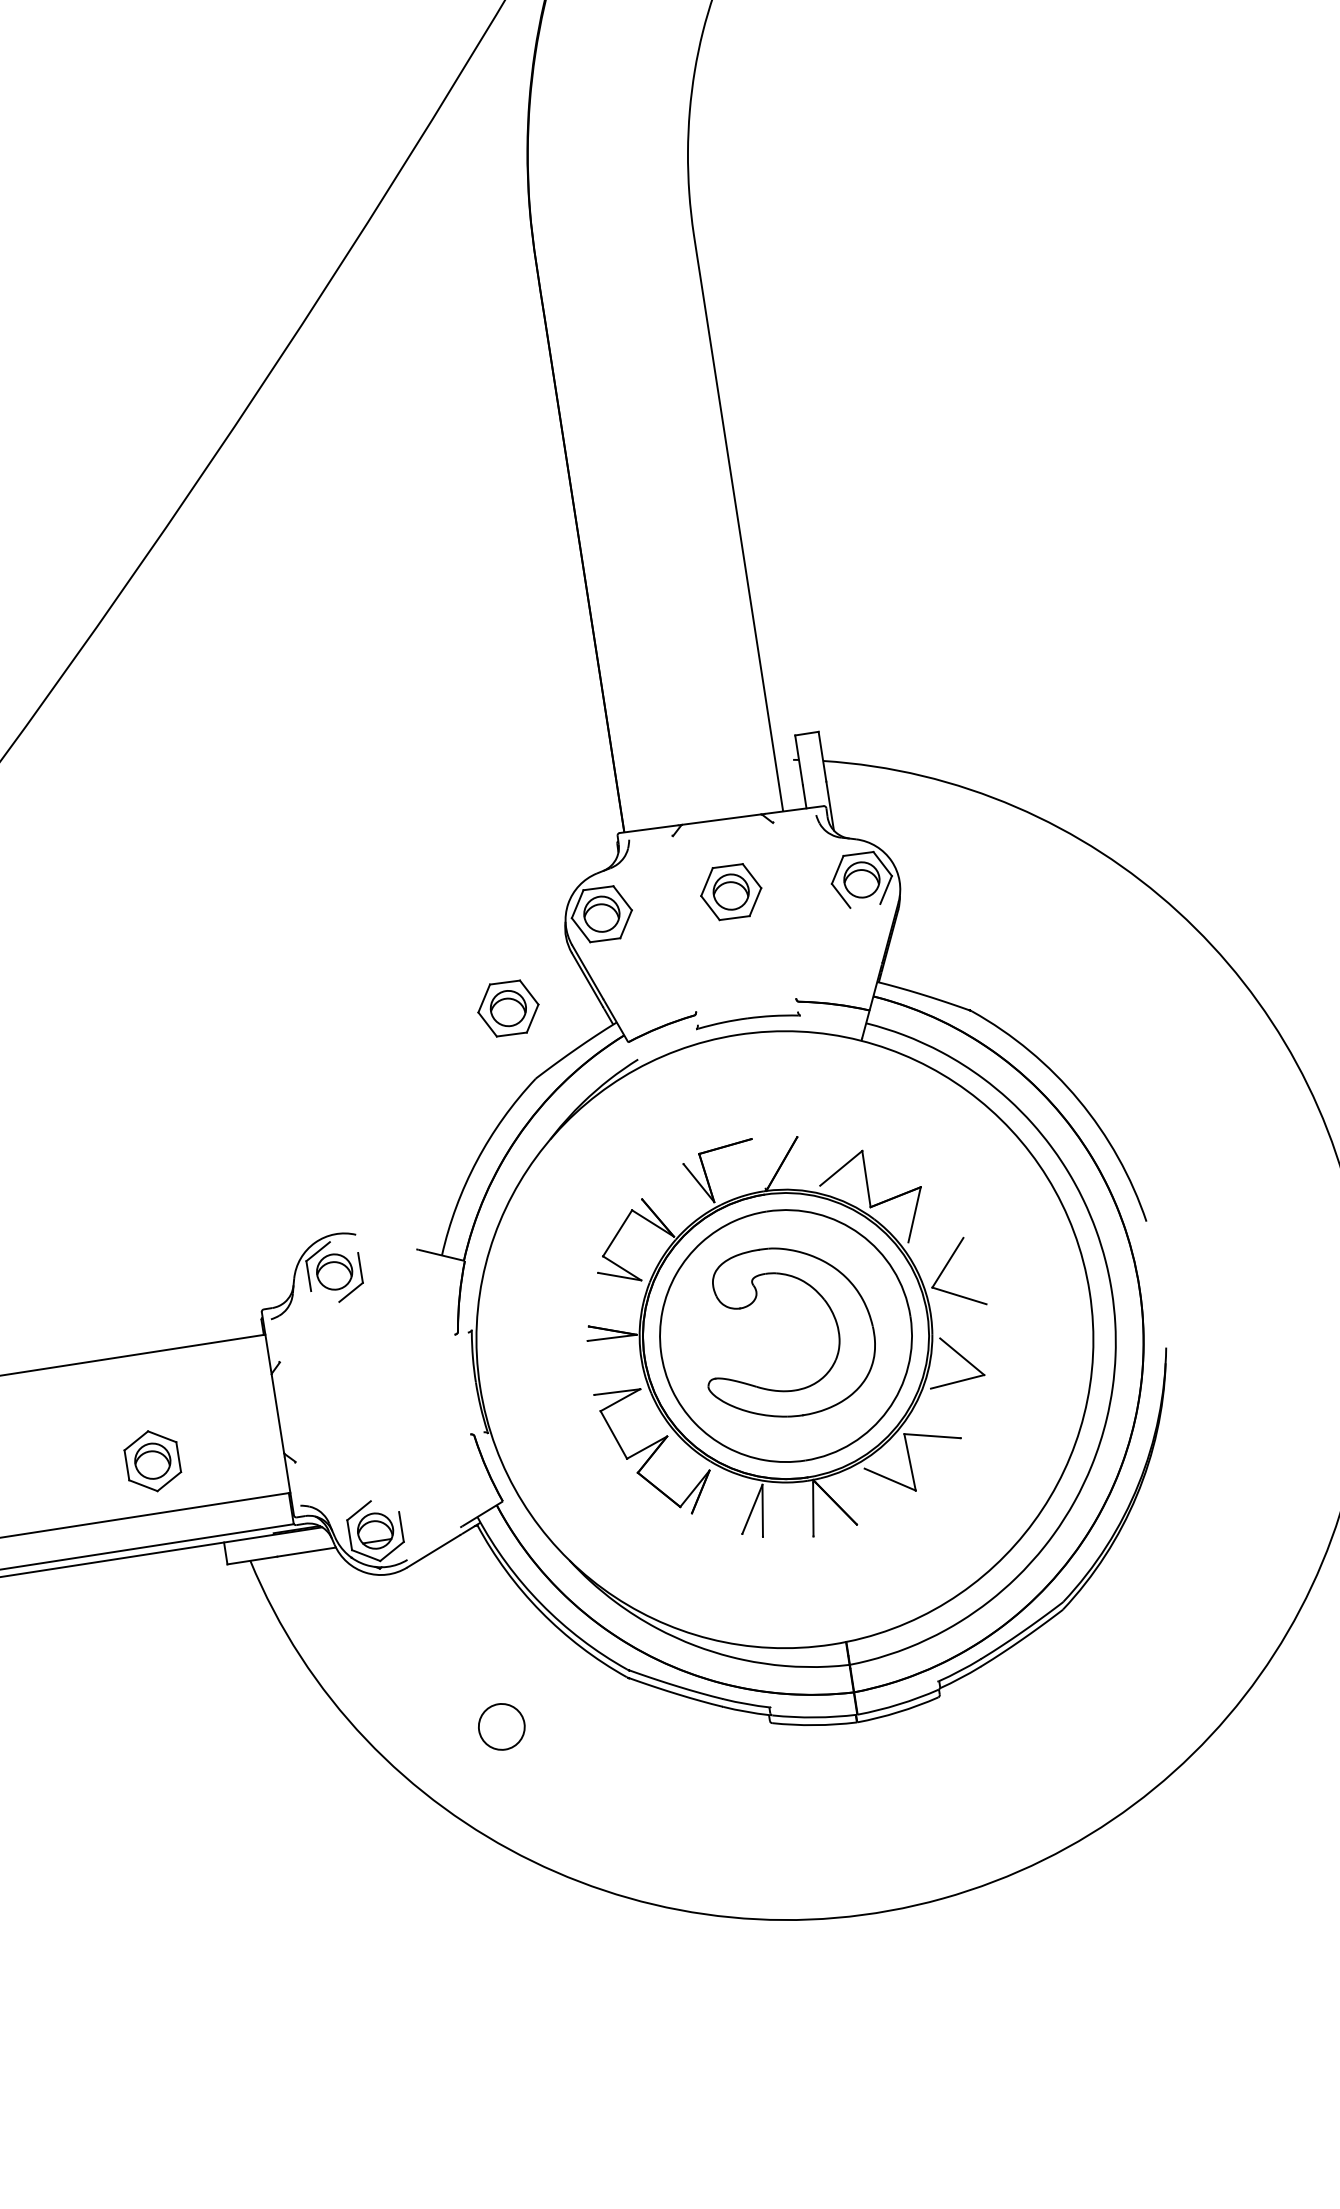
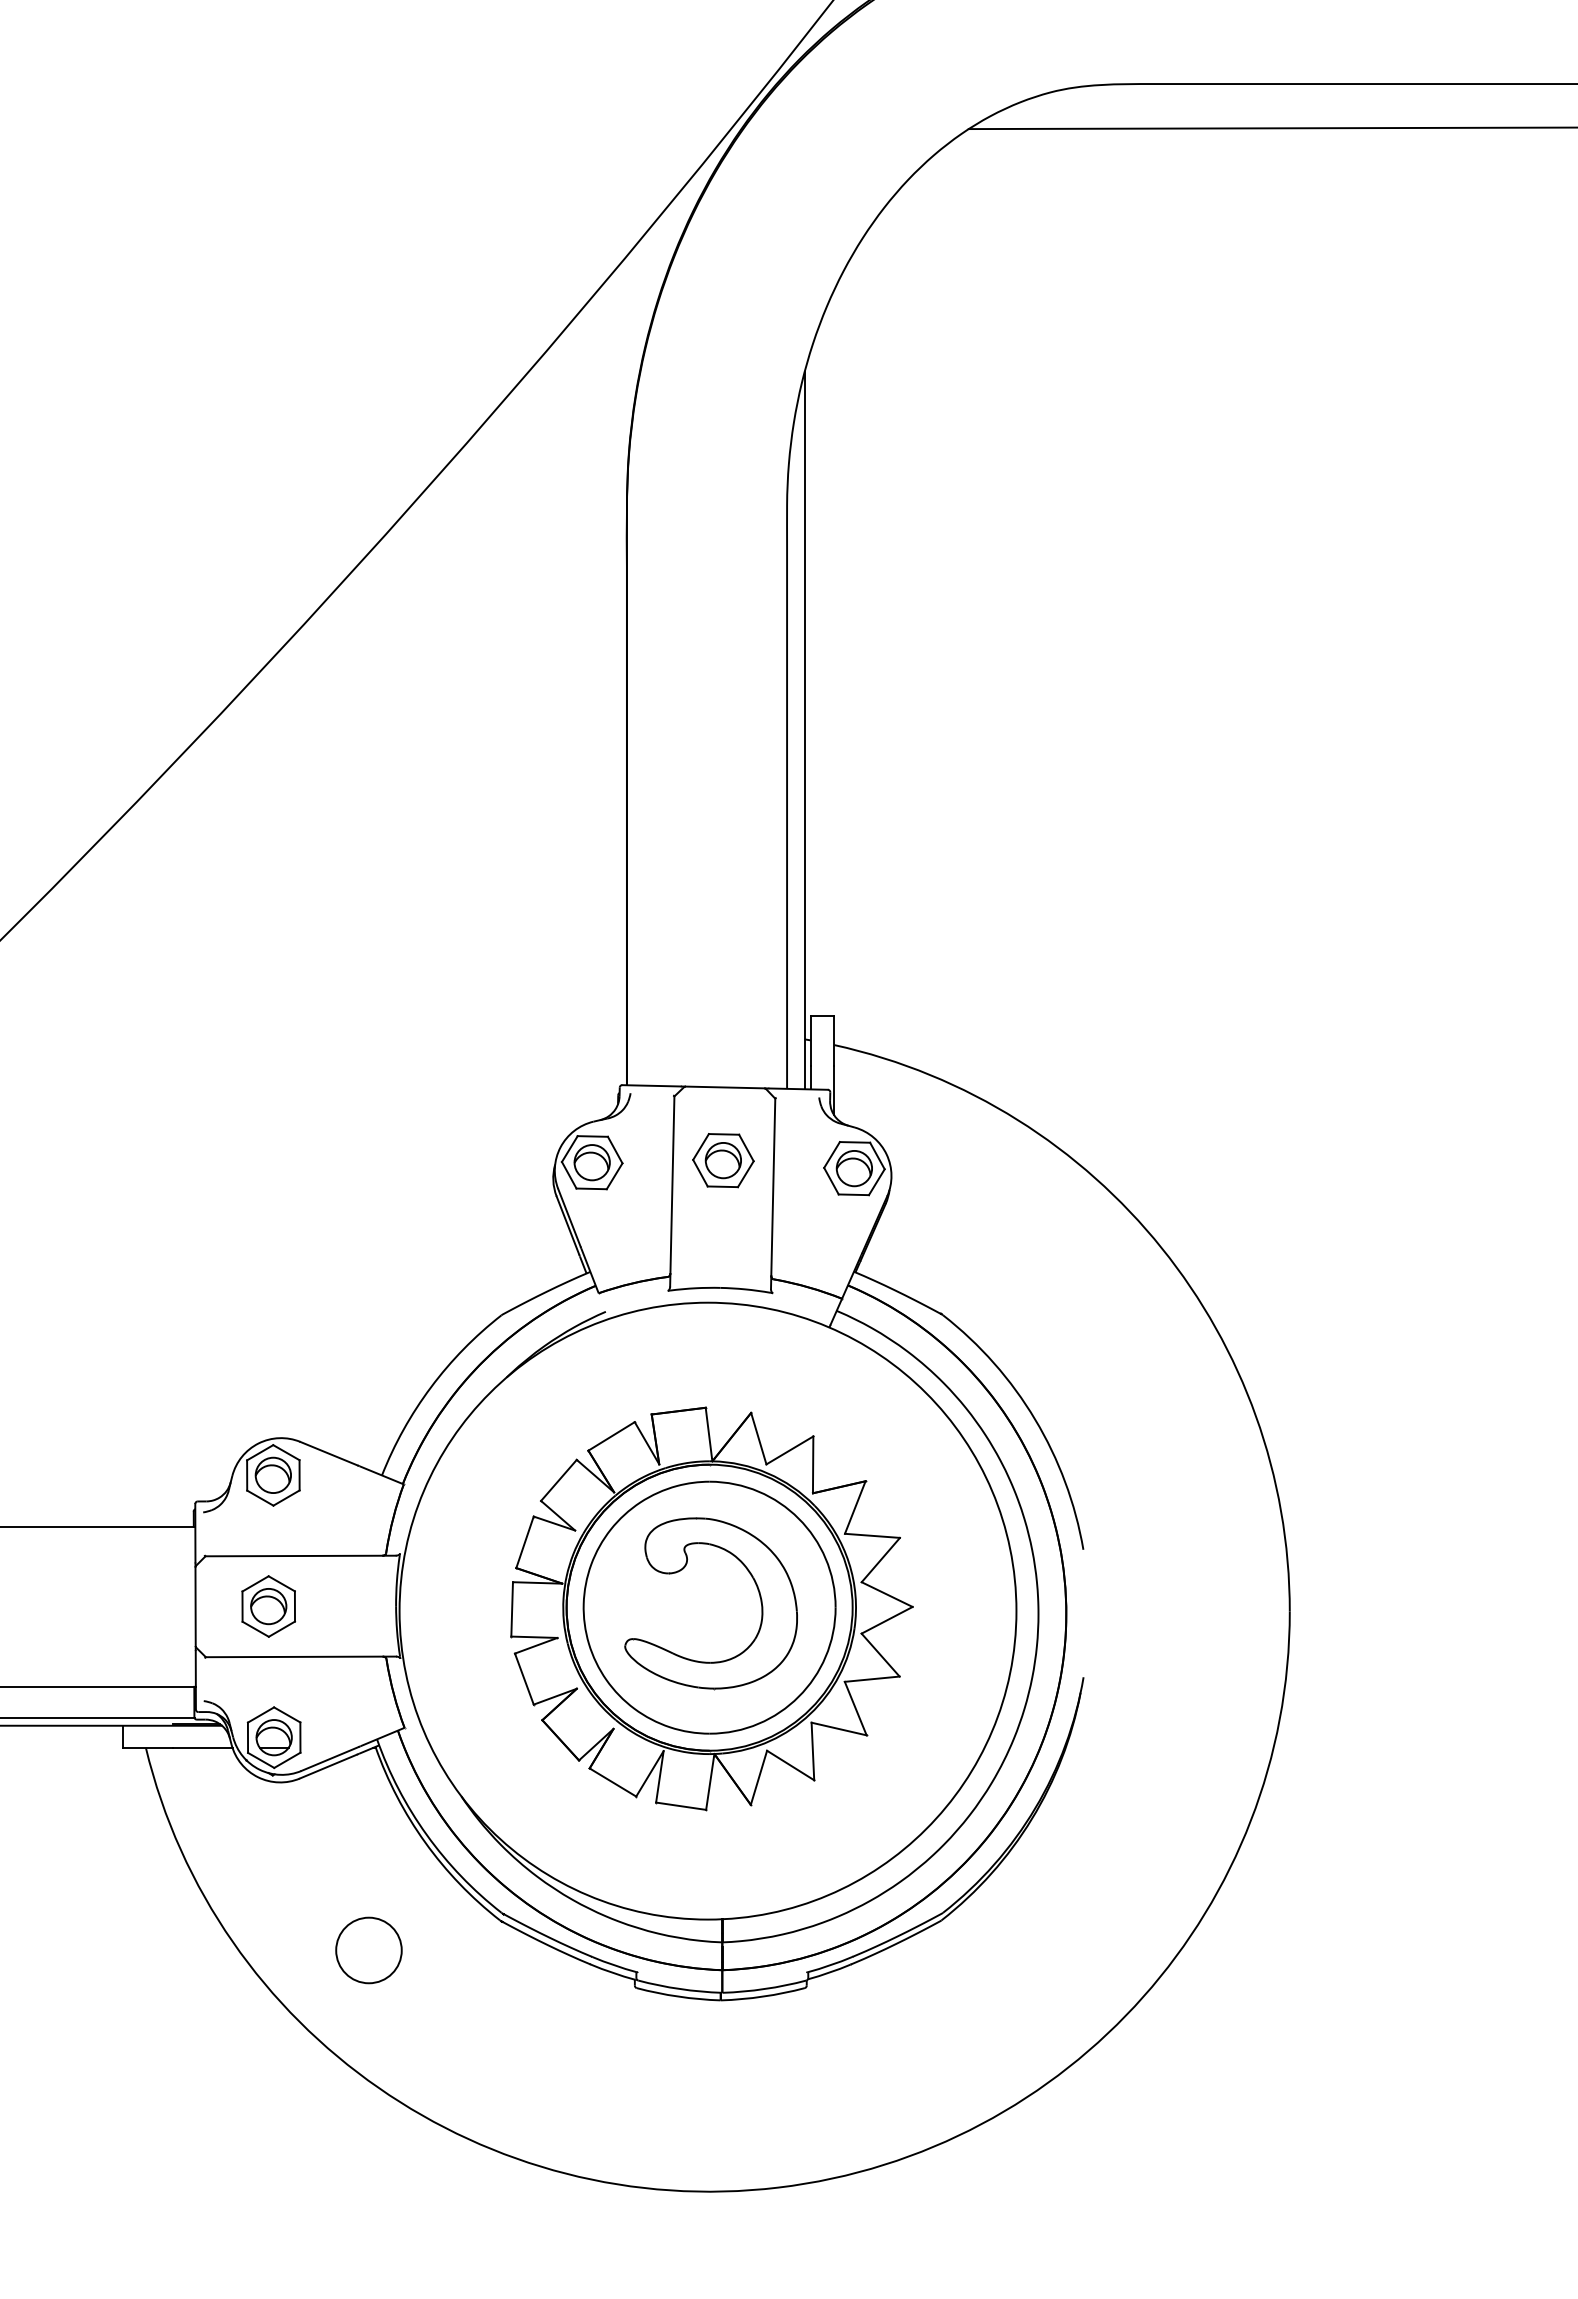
line: (745, 454) -> (804, 730), added
line: (864, 905) -> (853, 1194), added
line: (785, 916) -> (773, 1193), added
line: (685, 930) -> (672, 1191), added
part: (508, 1008) -> (485, 1241), removed
line: (808, 1161) -> (758, 1438), added
line: (758, 1163) -> (708, 1432), added
line: (662, 1181) -> (611, 1436), added
line: (934, 1239) -> (871, 1535), added
line: (385, 1241) -> (328, 1453), added
line: (344, 1247) -> (286, 1452), added
line: (325, 1295) -> (260, 1497), added
line: (593, 1299) -> (524, 1542), added
line: (962, 1320) -> (886, 1619), added
line: (373, 1347) -> (300, 1555), added
line: (590, 1368) -> (511, 1609), added
line: (945, 1413) -> (855, 1708), added
line: (389, 1446) -> (300, 1656), added
part: (152, 1461) -> (268, 1606), moved
line: (860, 1496) -> (758, 1777), added
line: (385, 1506) -> (287, 1714), added
line: (716, 1523) -> (612, 1782), added
line: (788, 1535) -> (681, 1805), added
line: (433, 1543) -> (329, 1758), added
circle: (501, 1727) -> (368, 1950), size x1.43

